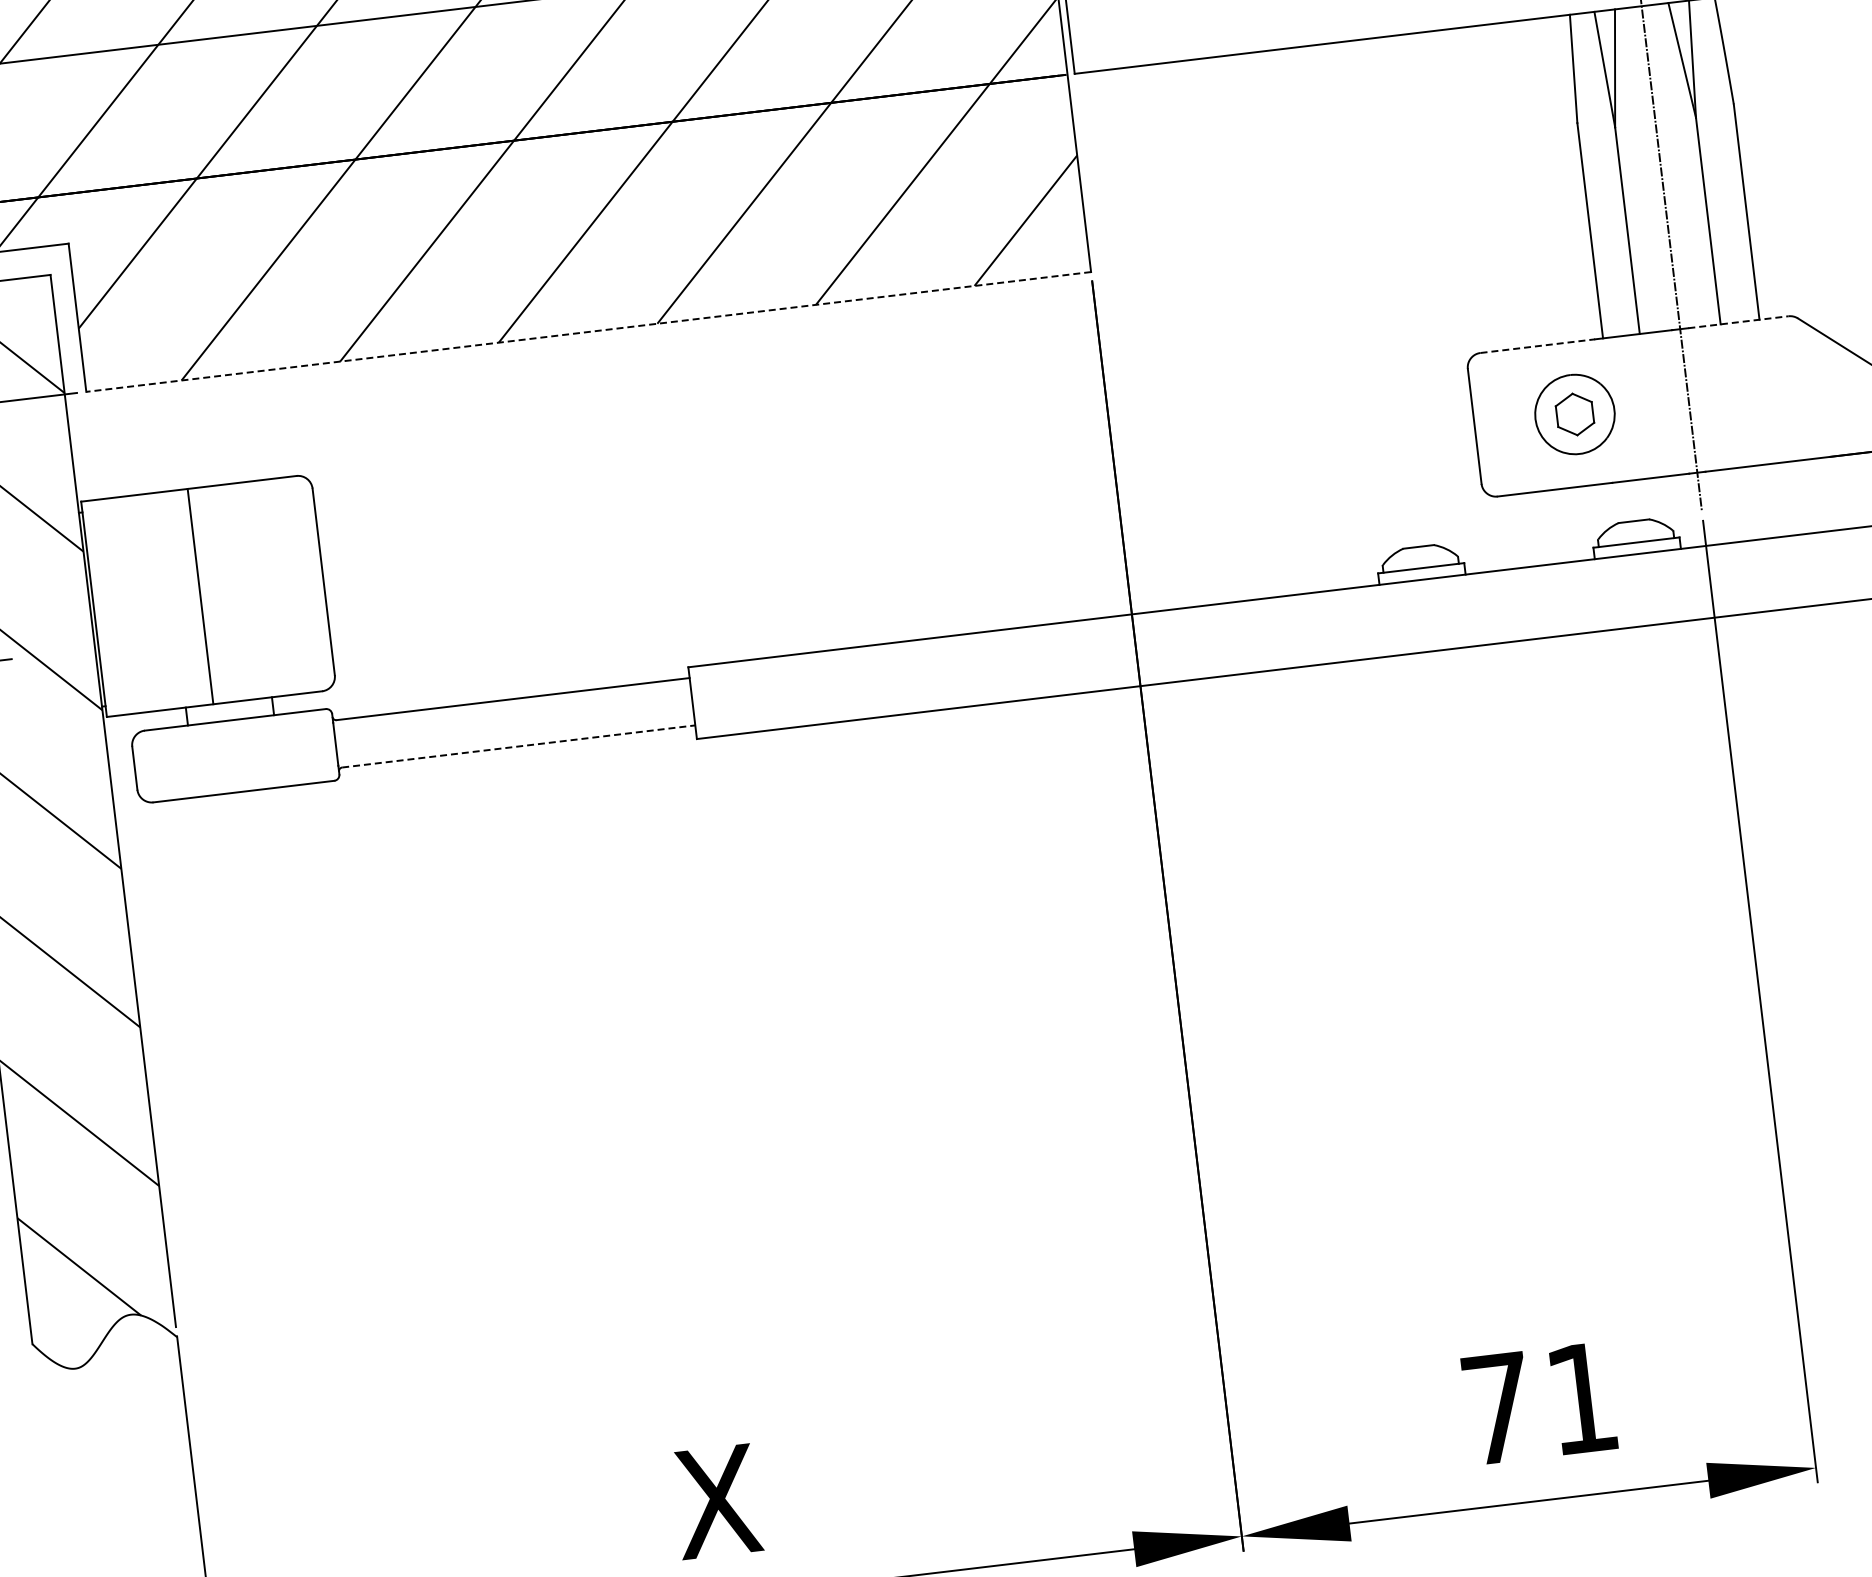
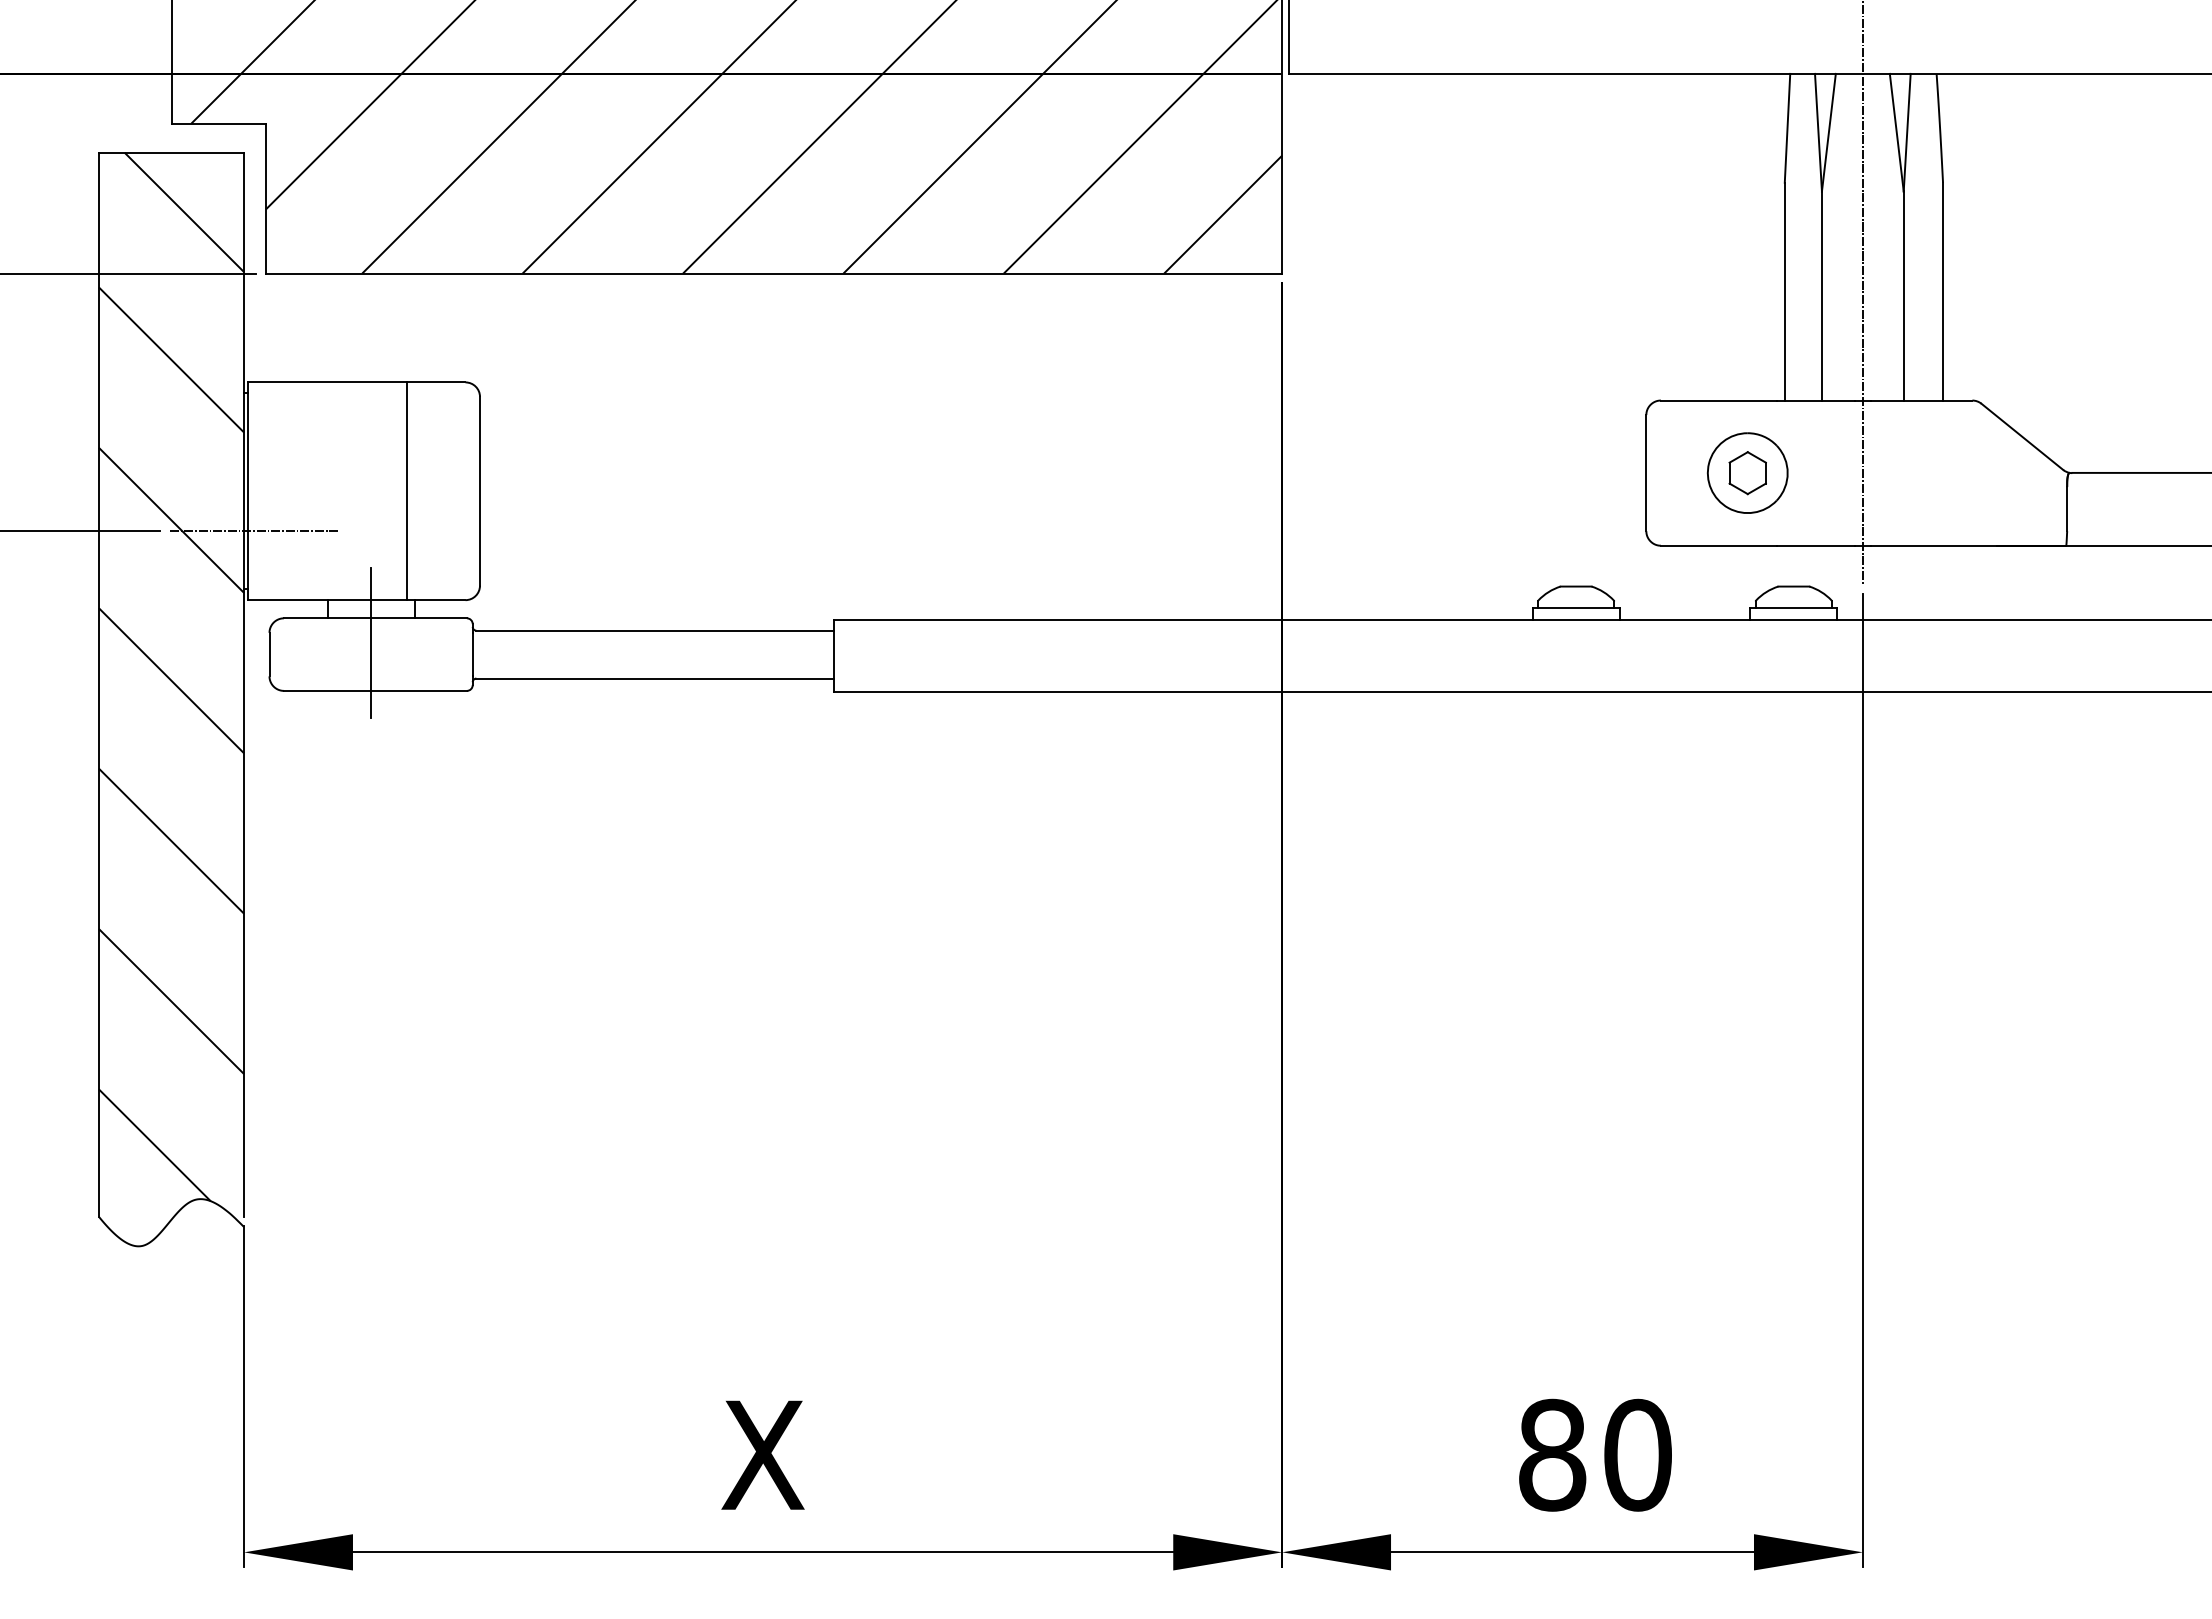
line: (1738, 322) -> (1921, 400), dashed -> solid
line: (588, 332) -> (773, 273), dashed -> solid
line: (1537, 346) -> (1718, 400), dashed -> solid
line: (200, 596) -> (407, 491), moved
line: (104, 648) -> (253, 531), added
line: (234, 744) -> (371, 642), added
line: (518, 746) -> (654, 678), dashed -> solid
text: (1540, 1402) -> (1595, 1454), 71 -> 80

